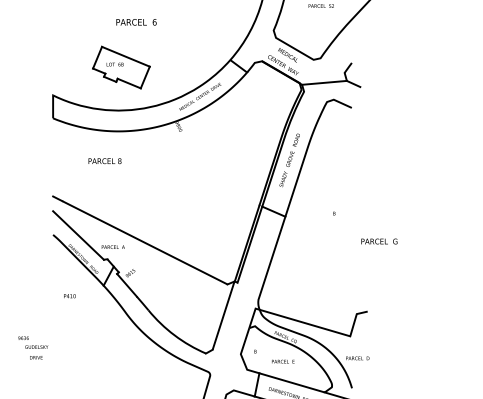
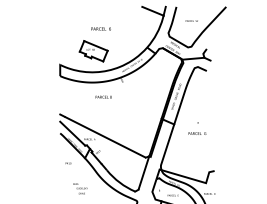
text: (104, 159) -> (103, 96), moved
text: (379, 241) -> (197, 133), moved
text: (33, 347) -> (80, 188), moved

